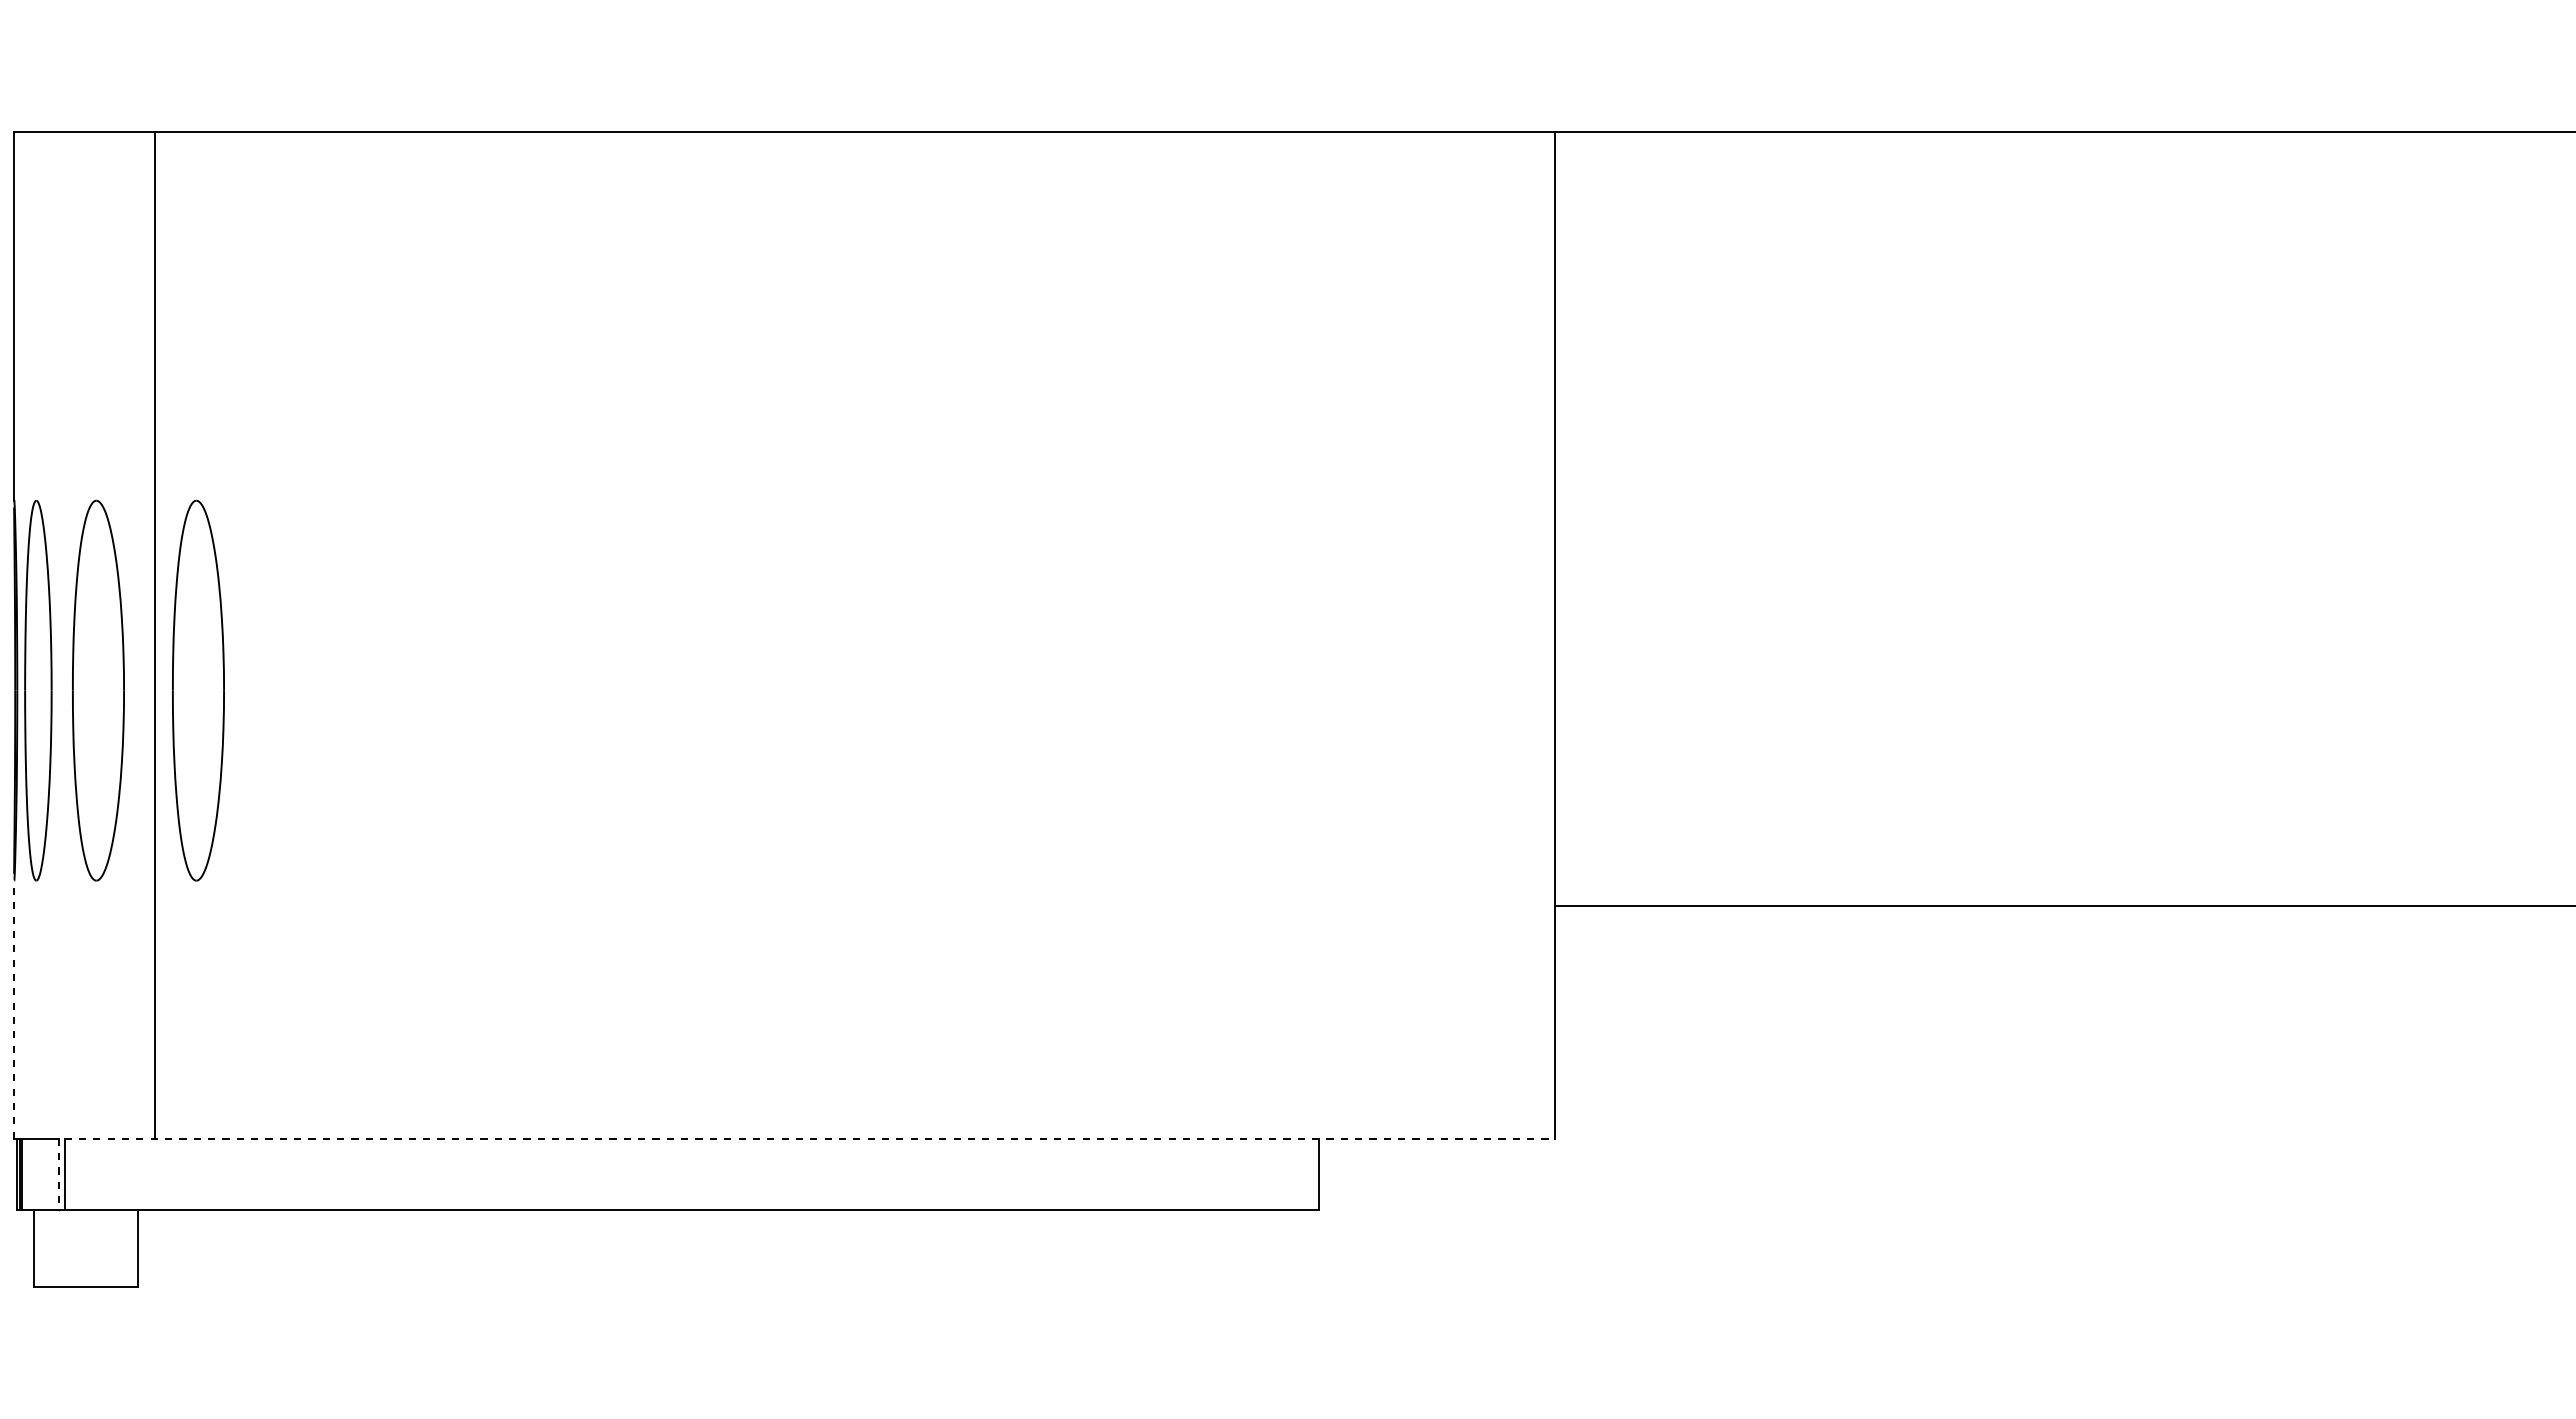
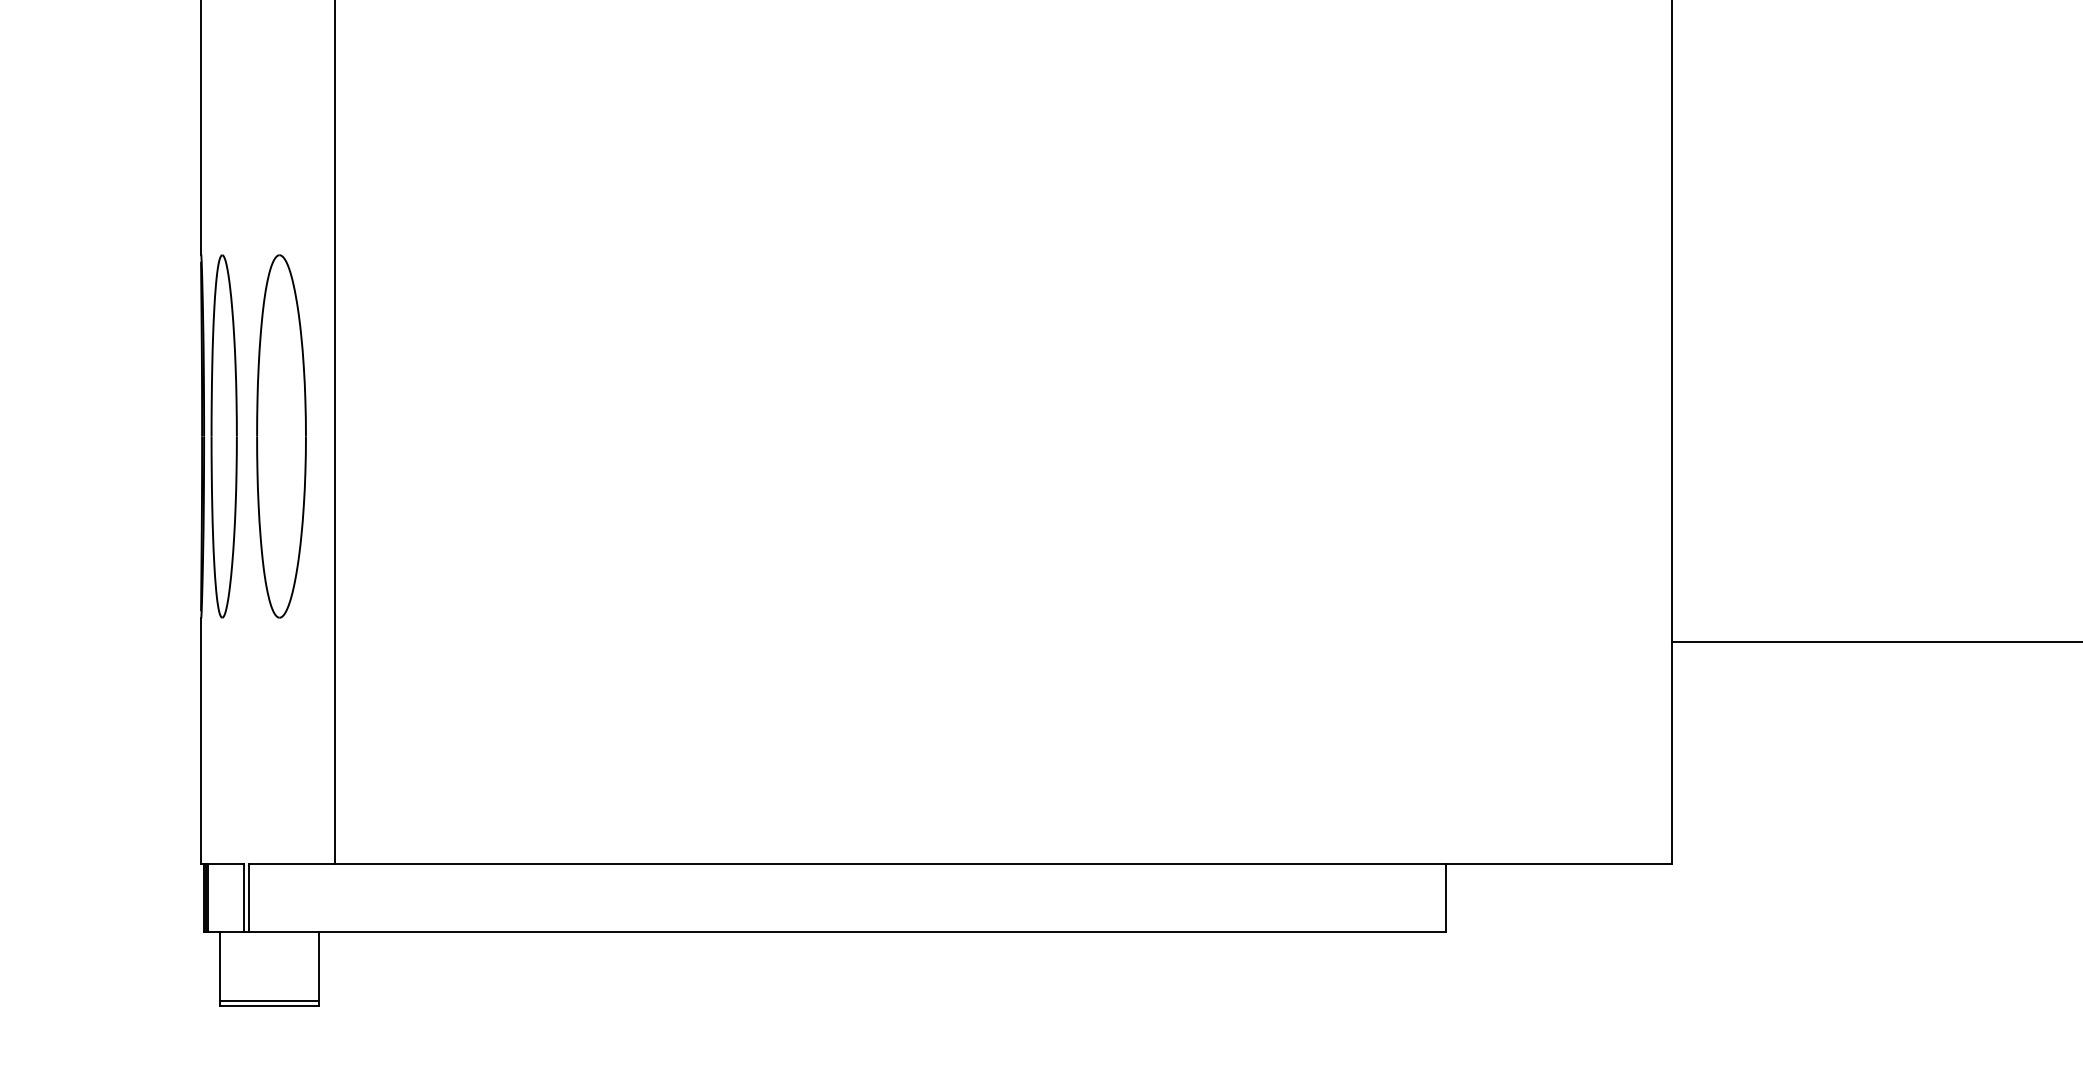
part: (198, 690) -> (376, 436), removed
line: (14, 1009) -> (201, 740), dashed -> solid
line: (810, 1138) -> (960, 863), dashed -> solid
line: (58, 1174) -> (243, 898), dashed -> solid
line: (86, 1282) -> (270, 1001), added

